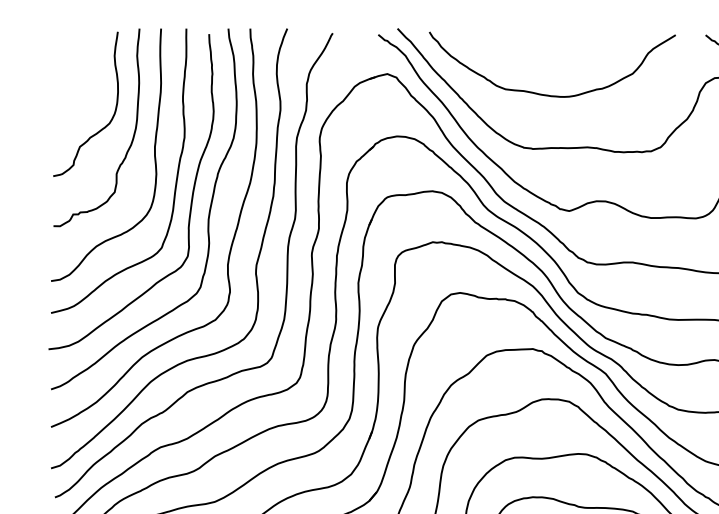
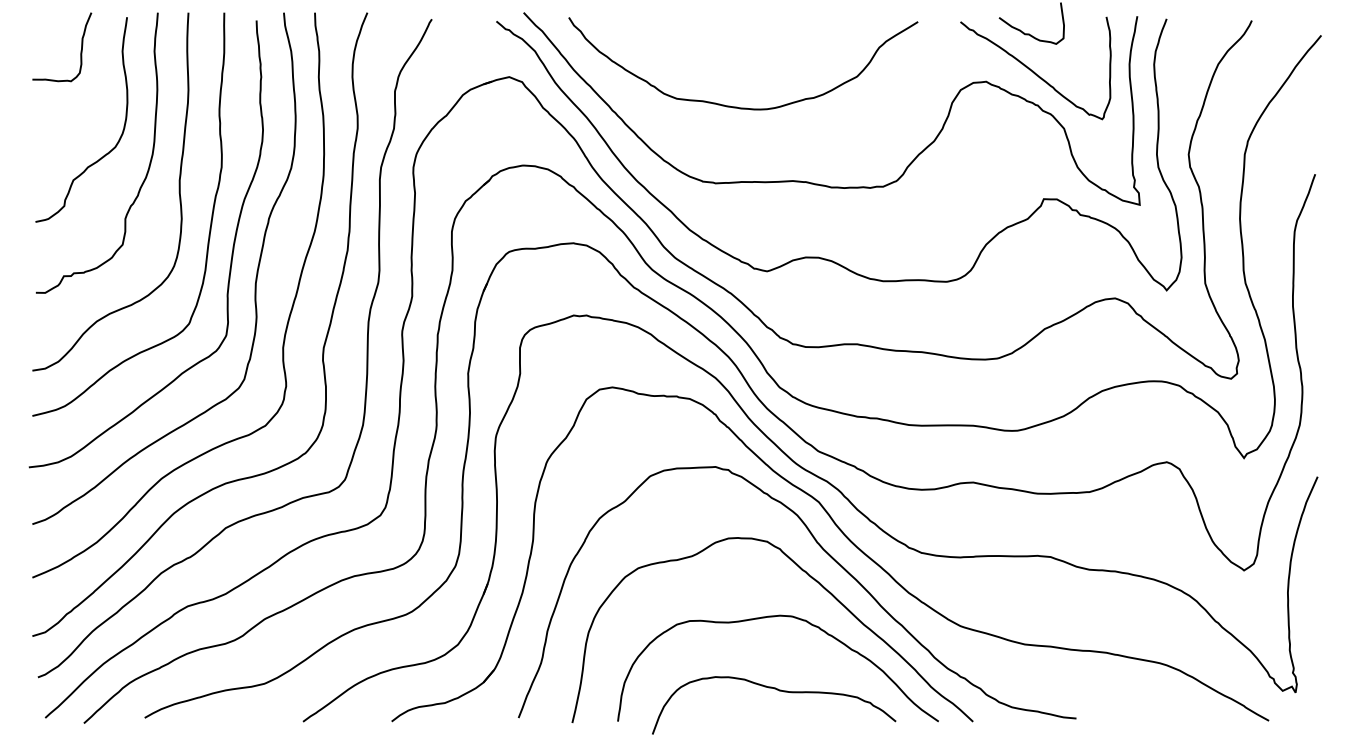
curve: (84, 55) -> (80, 50), added

